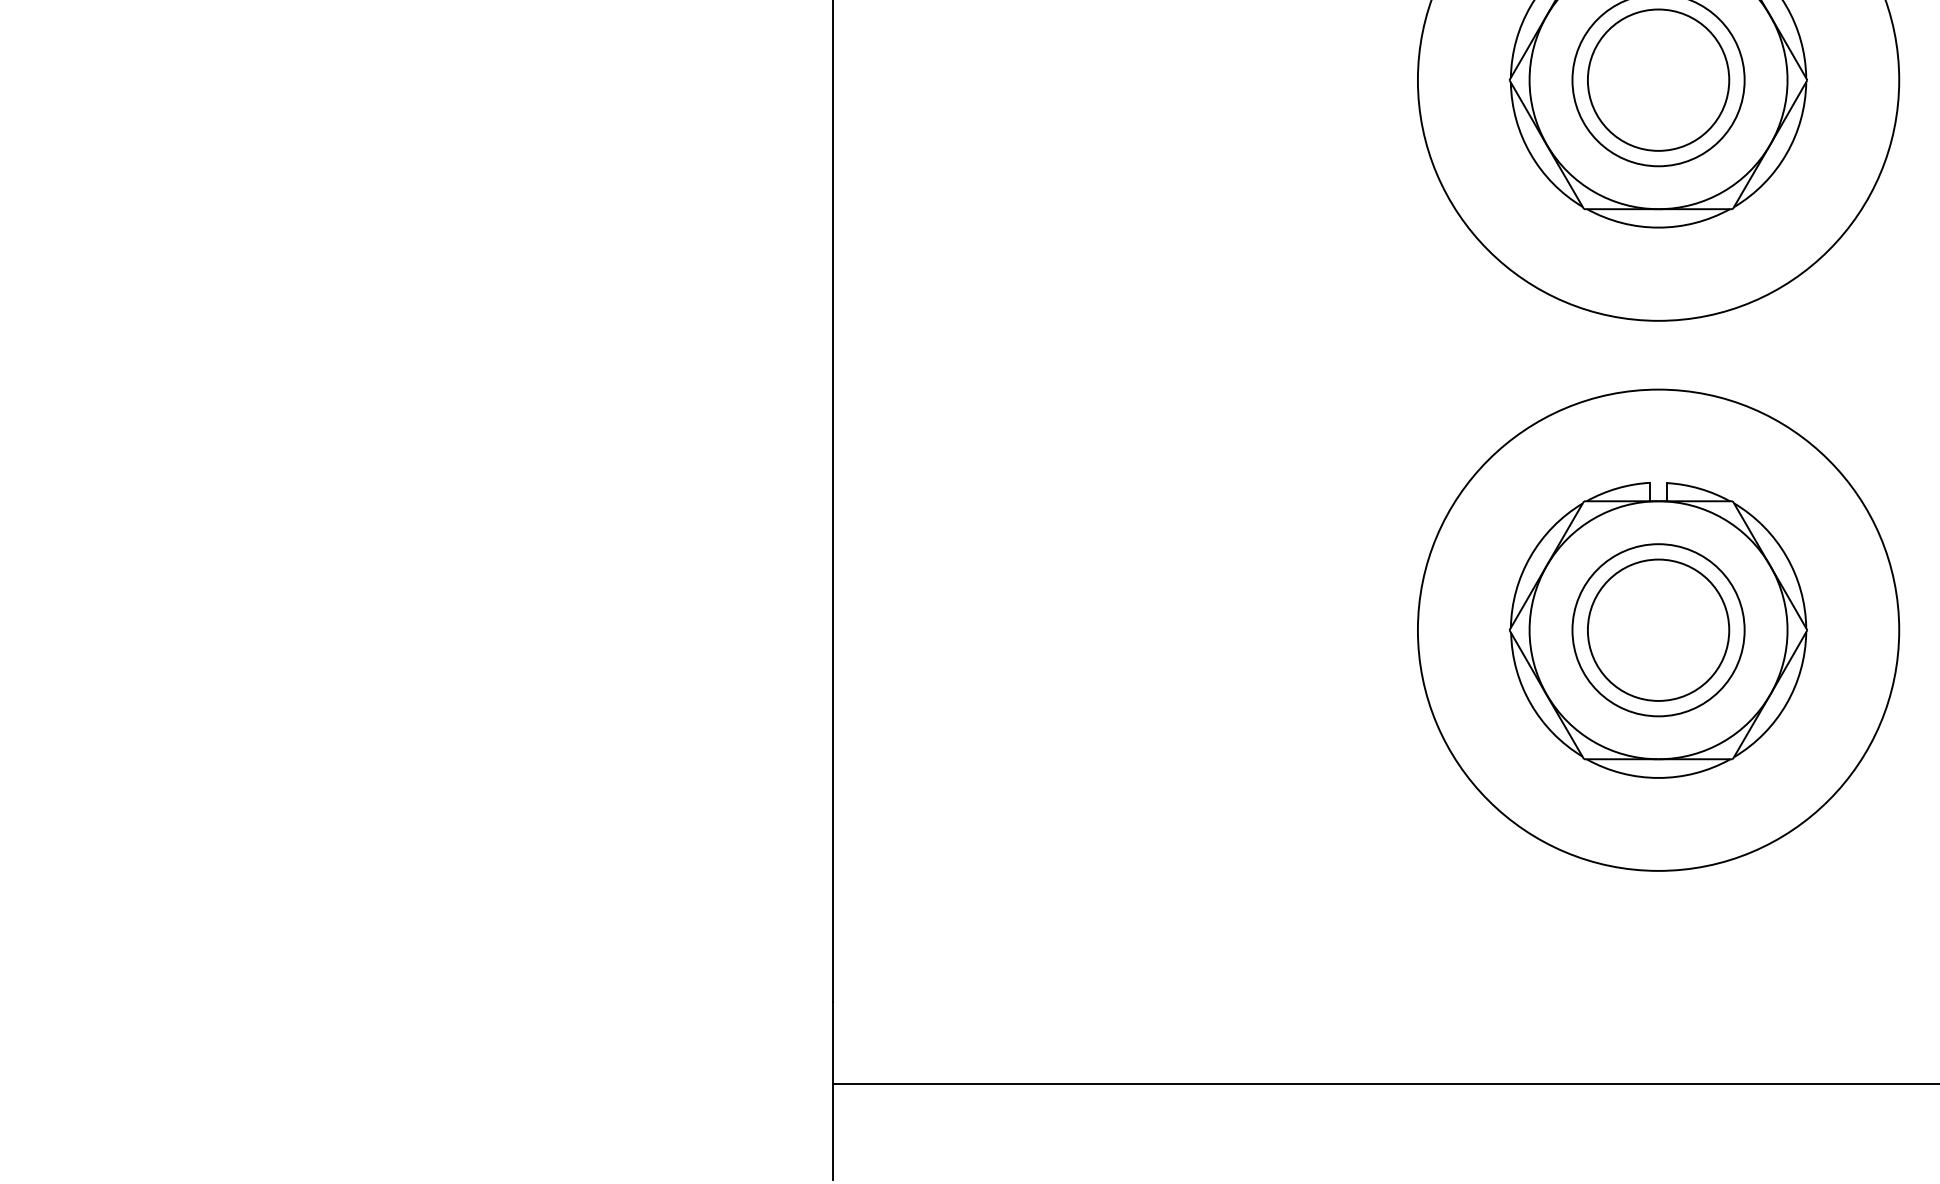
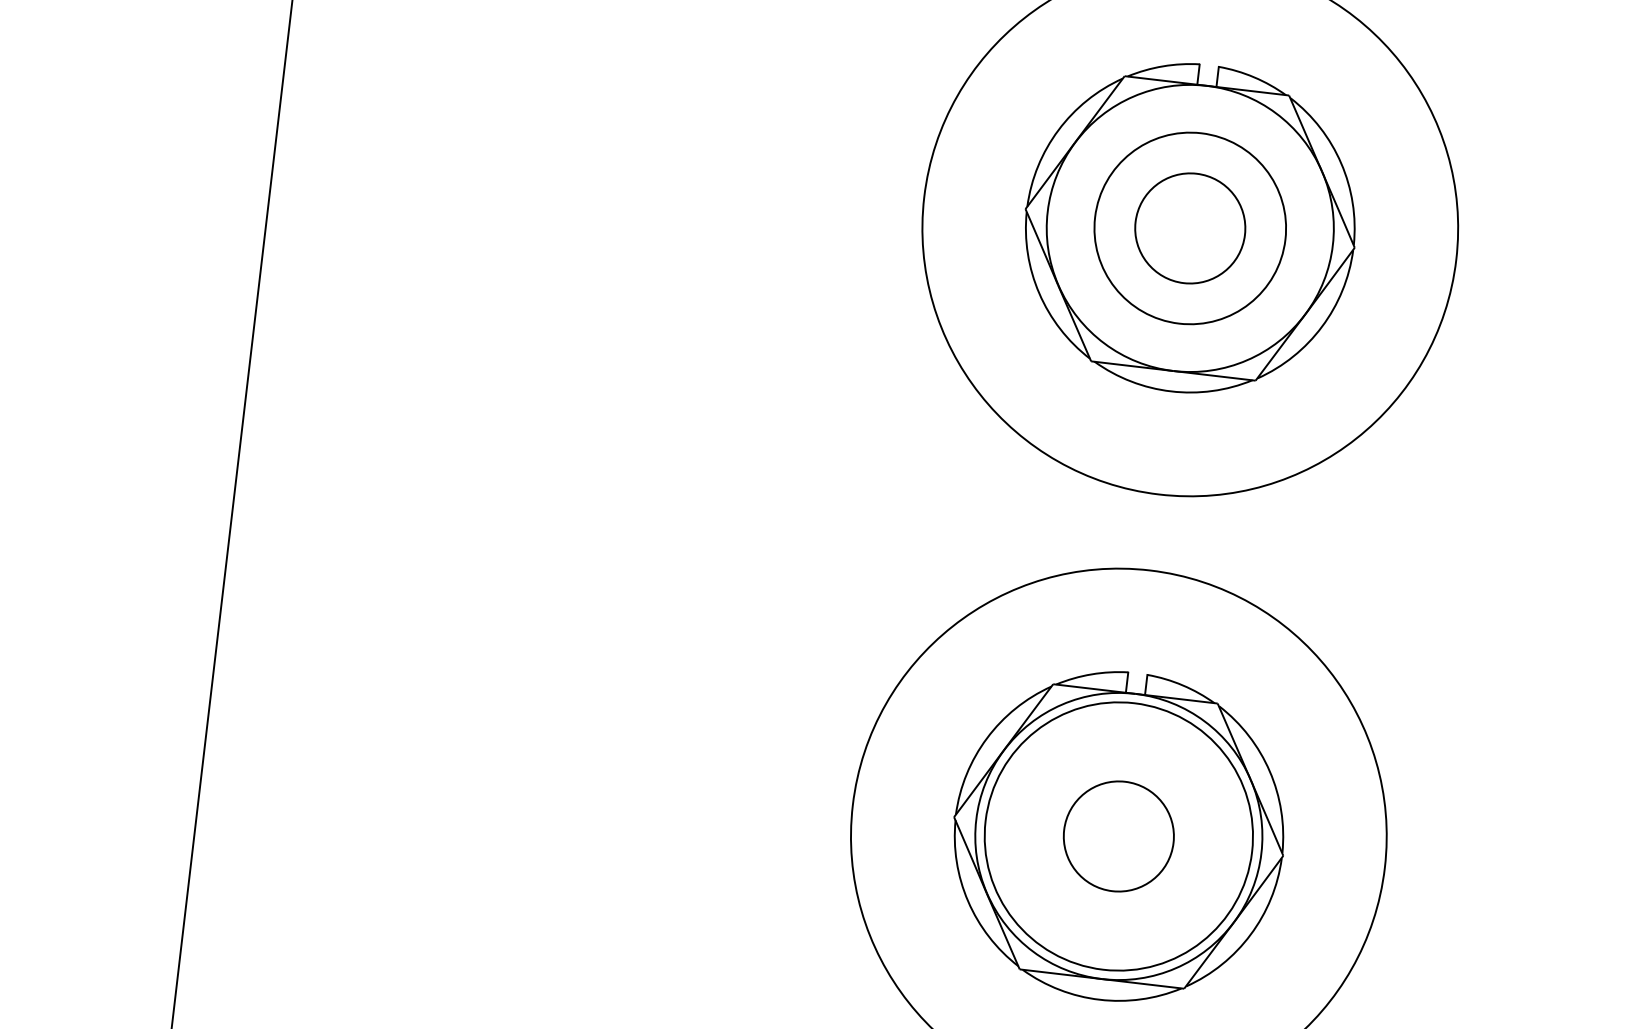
circle: (1658, 79) -> (1190, 227), size x0.7
circle: (1658, 629) -> (1118, 835), size x0.7
circle: (1658, 630) -> (1118, 836), size x1.4

